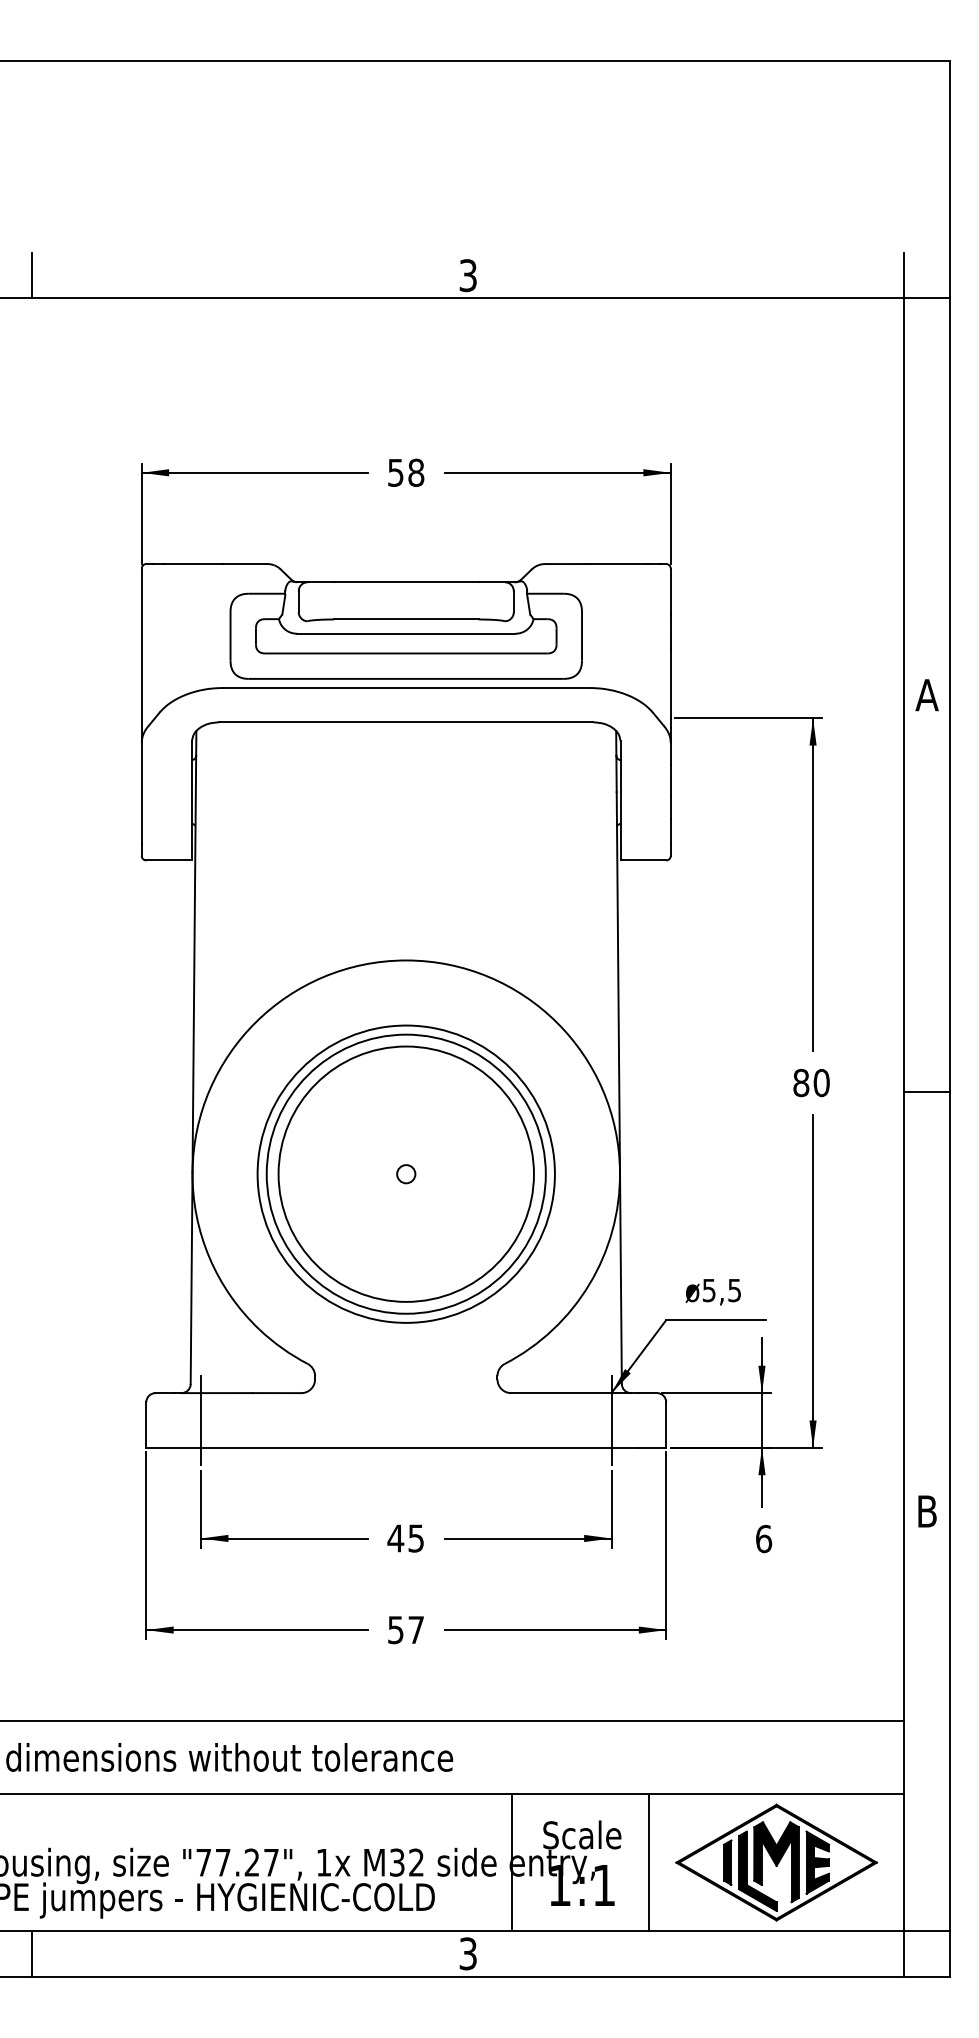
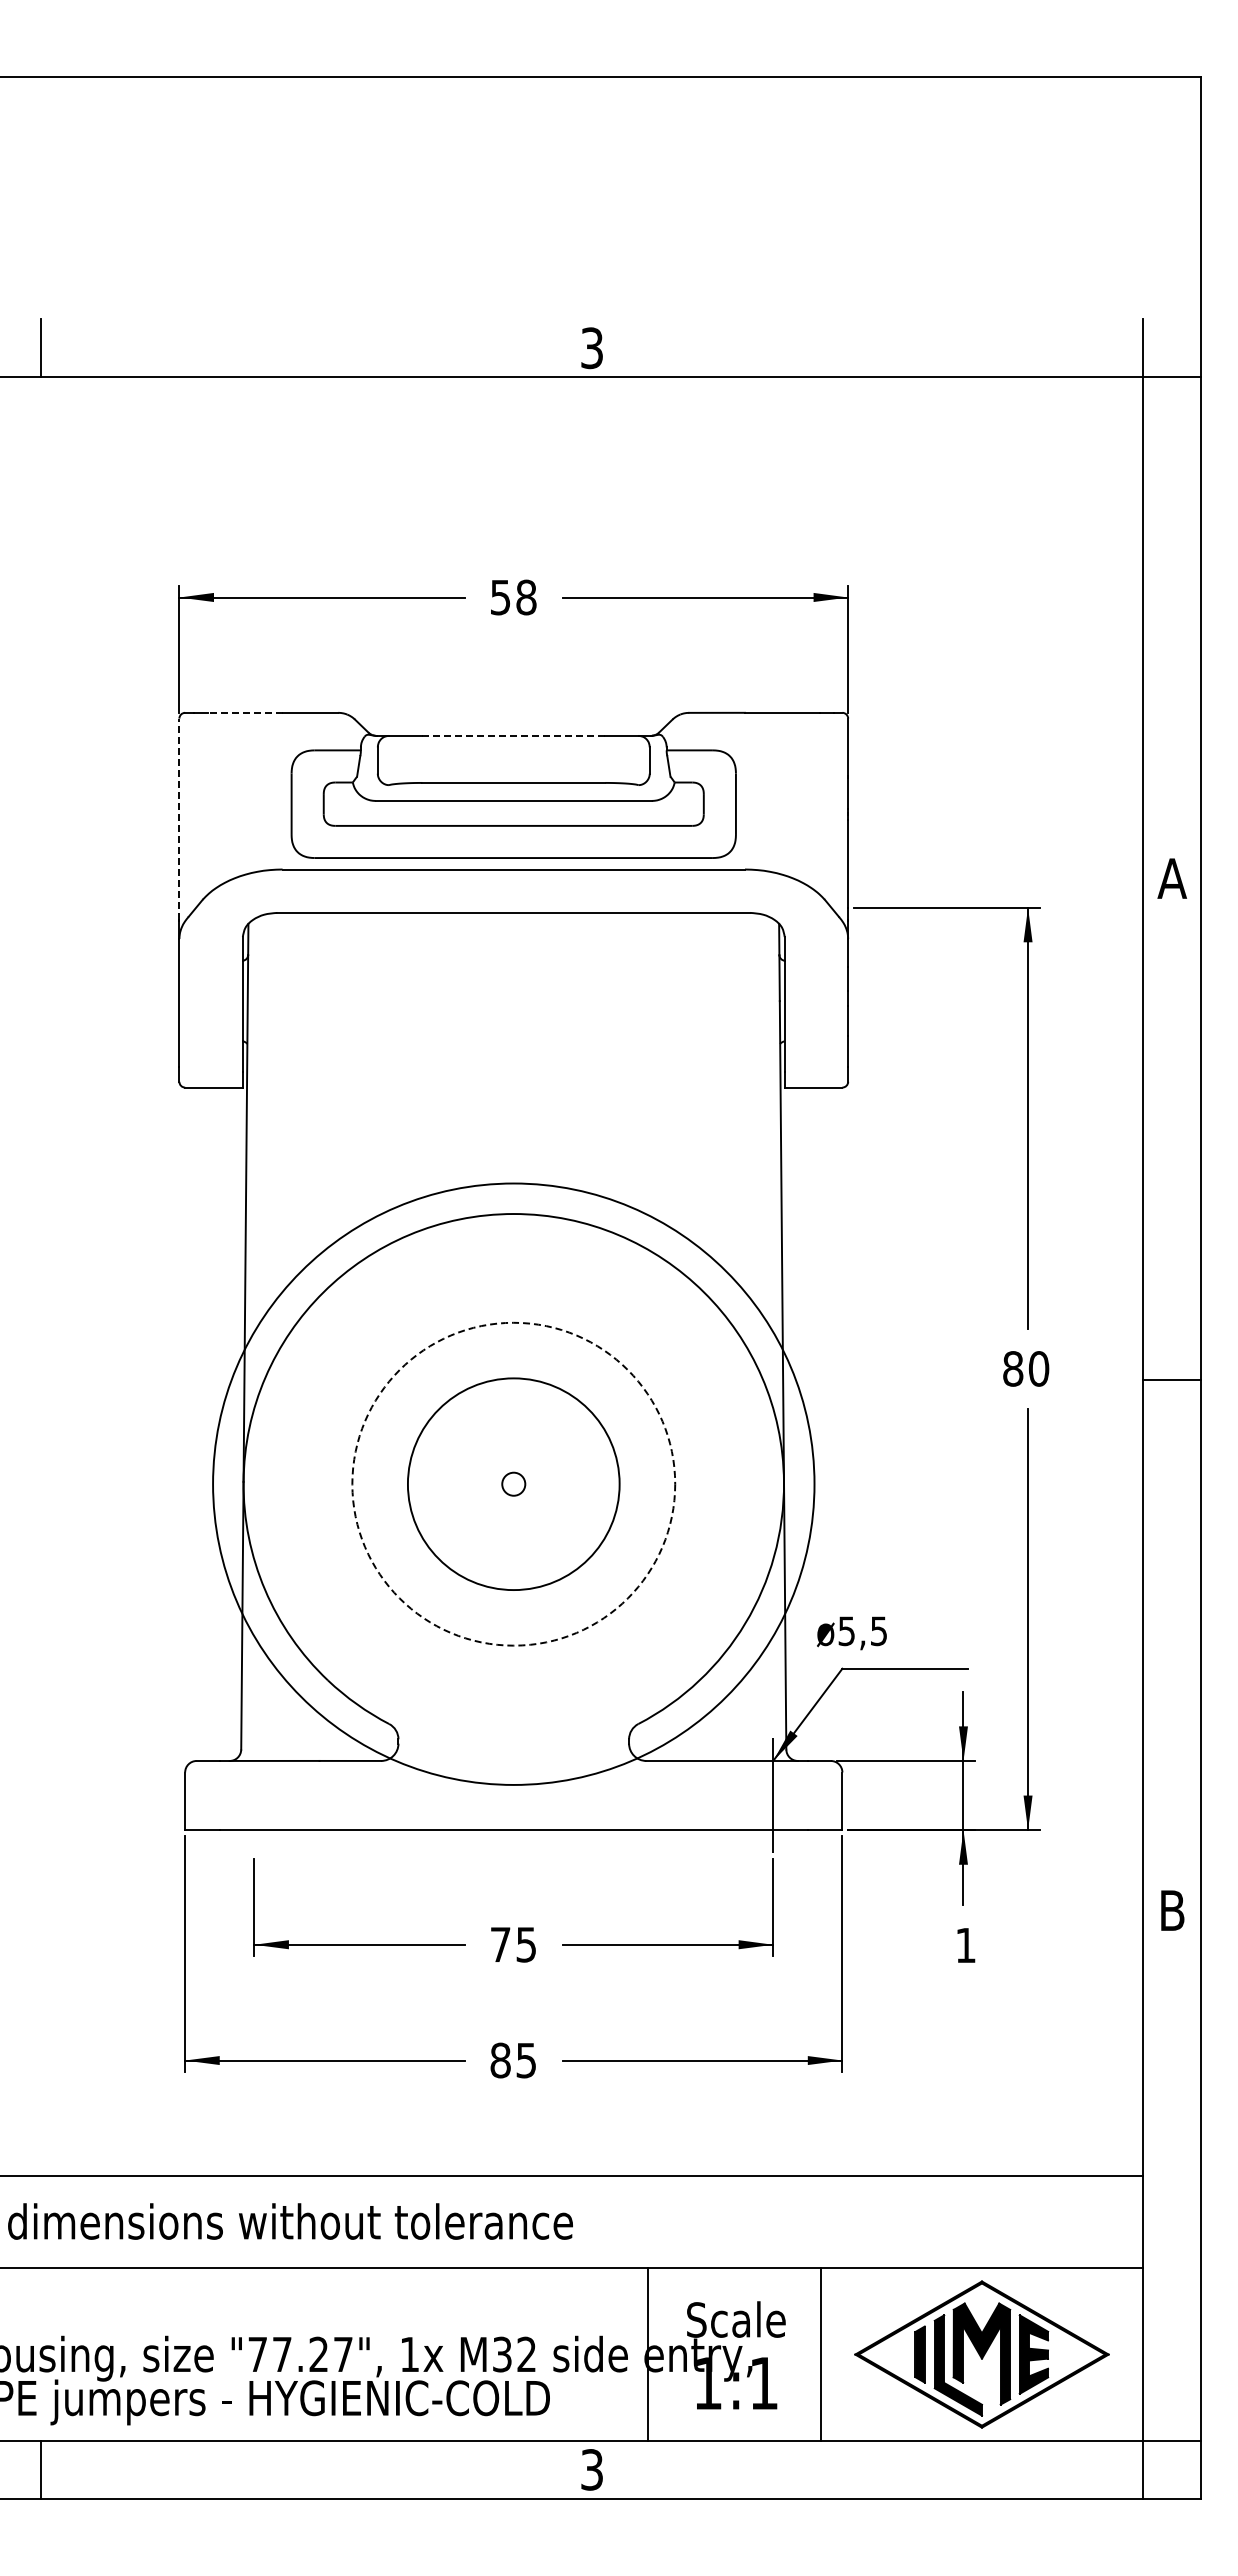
line: (193, 563) -> (244, 712), solid -> dashed
line: (406, 581) -> (513, 735), solid -> dashed
line: (141, 648) -> (179, 819), solid -> dashed
circle: (406, 1173) -> (513, 1483), size x0.6
circle: (406, 1173) -> (513, 1483), solid -> dashed
circle: (406, 1174) -> (513, 1484), size x1.6
text: (712, 1292) -> (851, 1633), moved
line: (201, 1420) -> (254, 1795), removed
text: (395, 1538) -> (500, 1944), 45 -> 75
text: (764, 1539) -> (966, 1945), 6 -> 1
text: (405, 1630) -> (512, 2060), 57 -> 85

